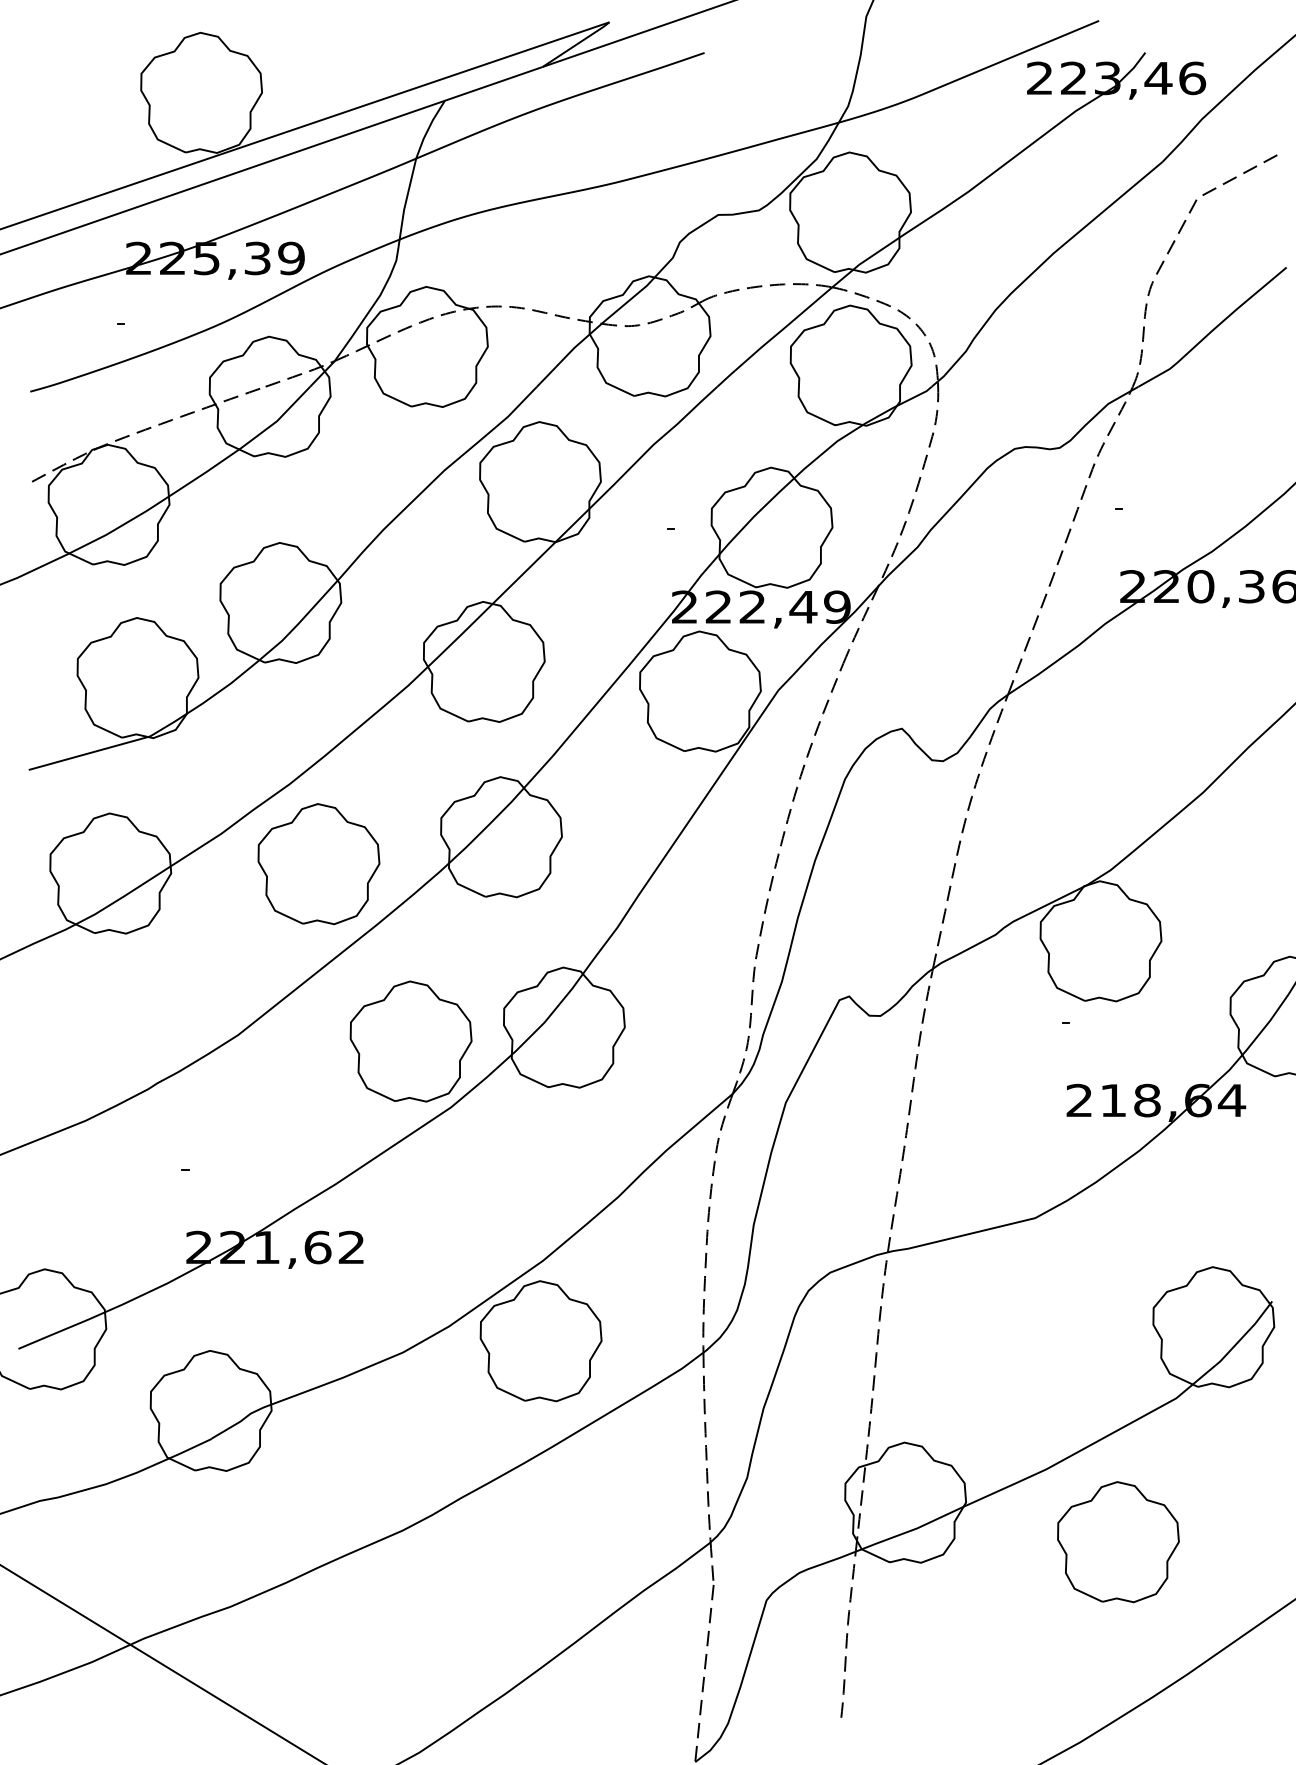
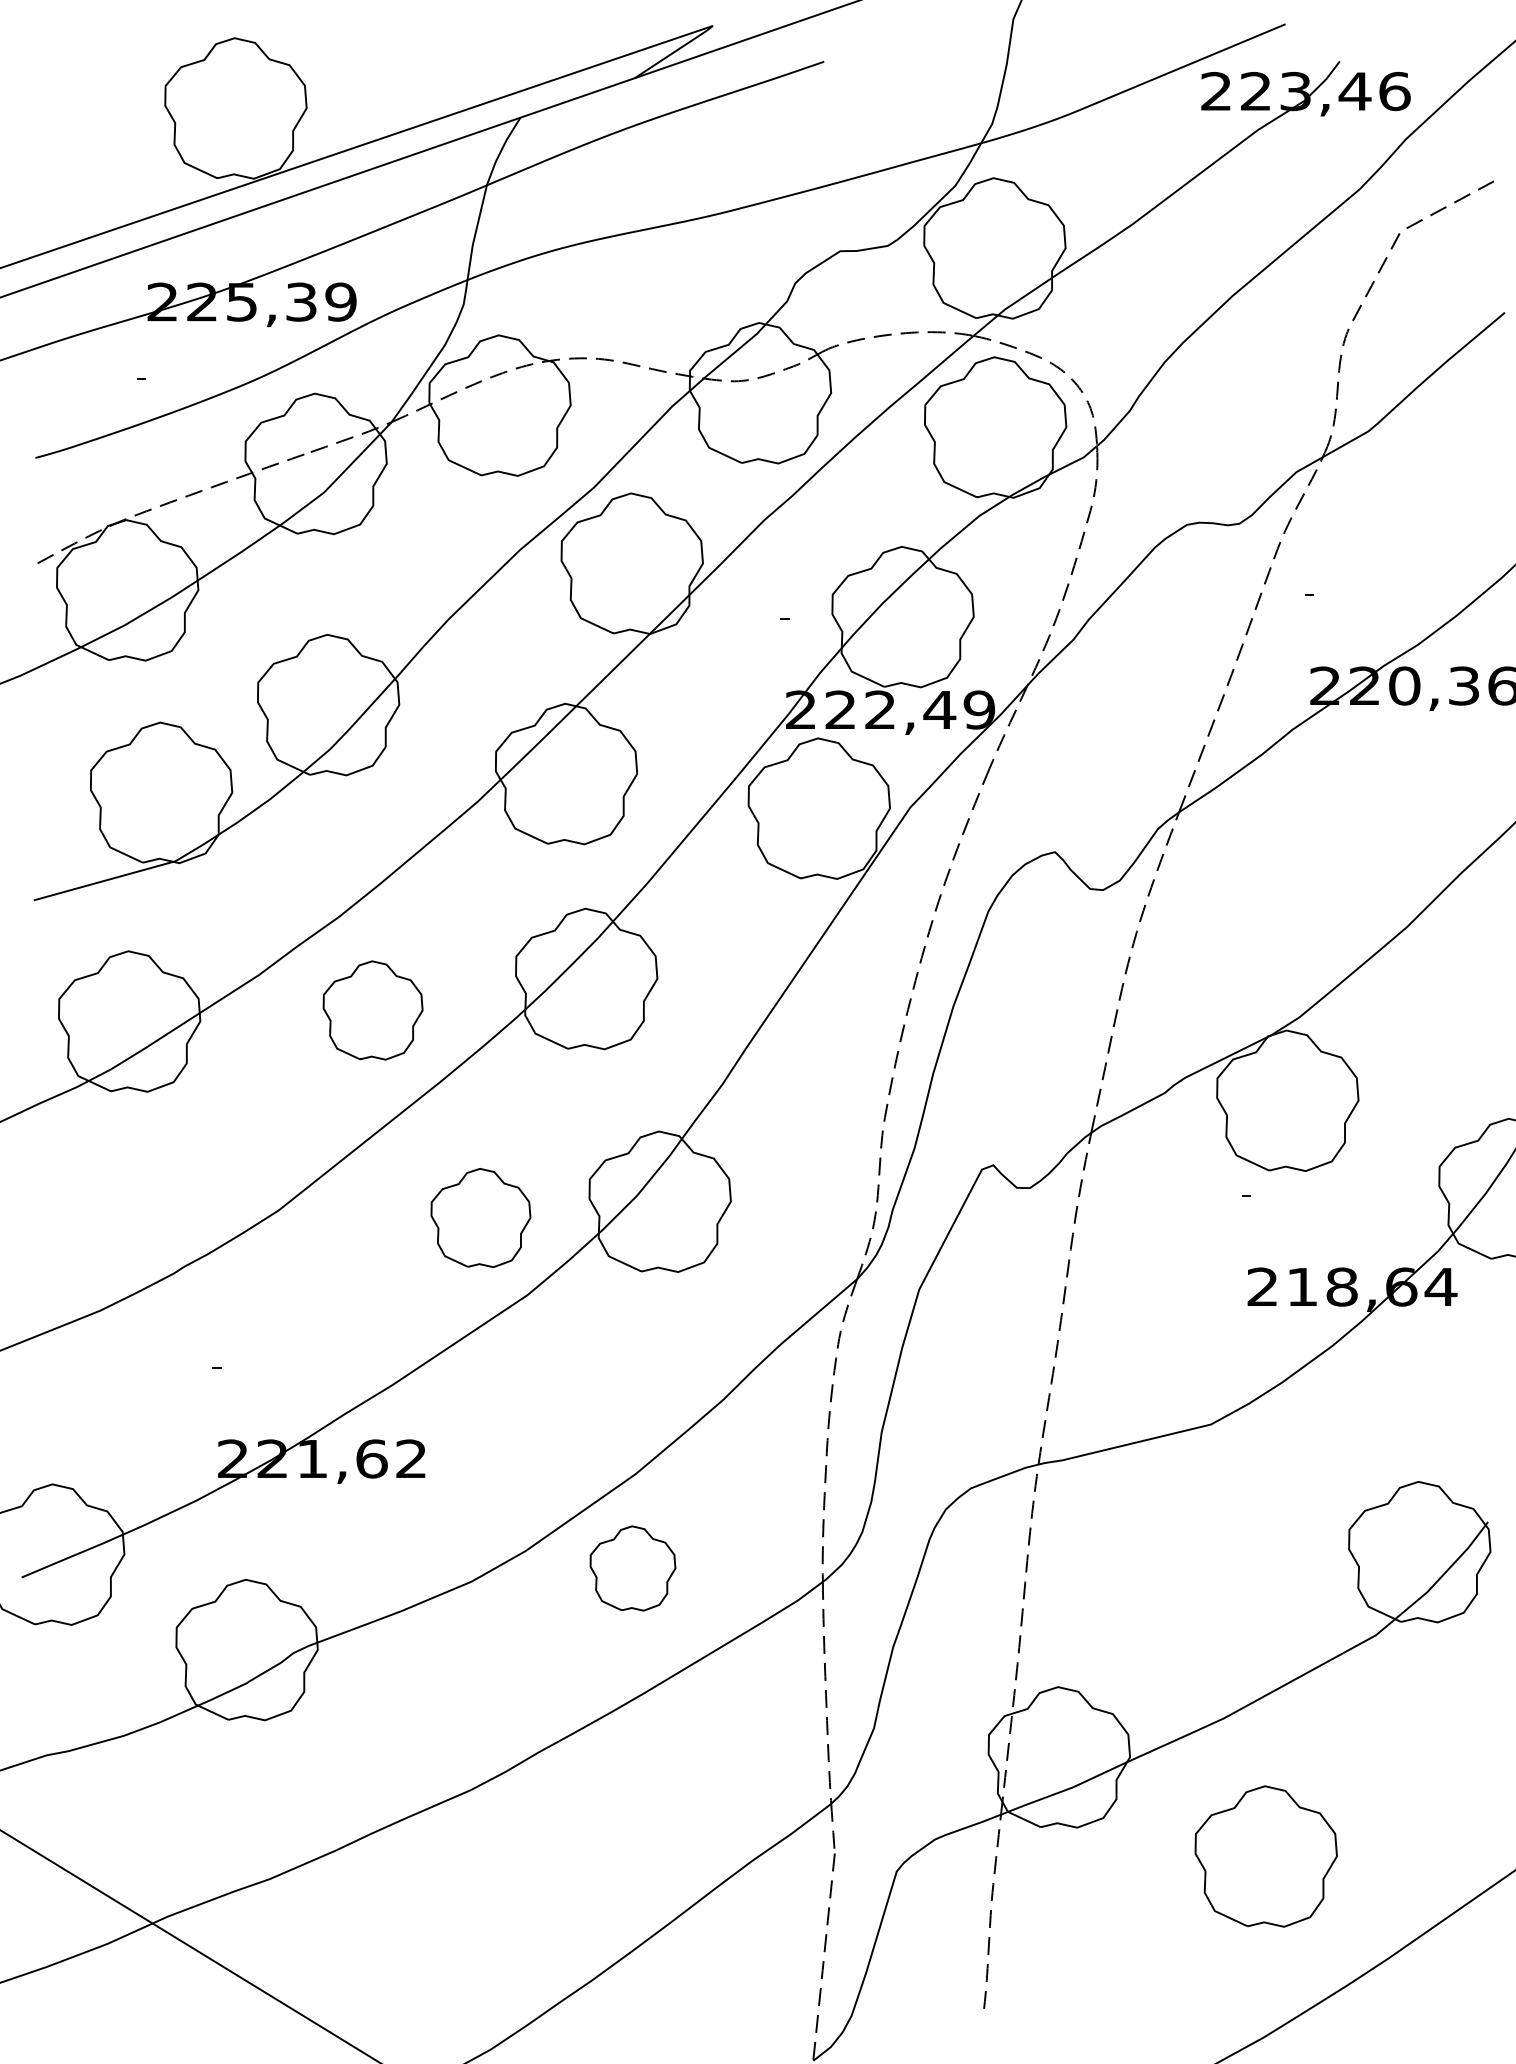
part: (318, 864) -> (372, 1010), size x0.7
part: (410, 1041) -> (480, 1217), size x0.7
part: (540, 1341) -> (632, 1568), size x0.6
part: (1117, 1542) -> (1265, 1856), moved

